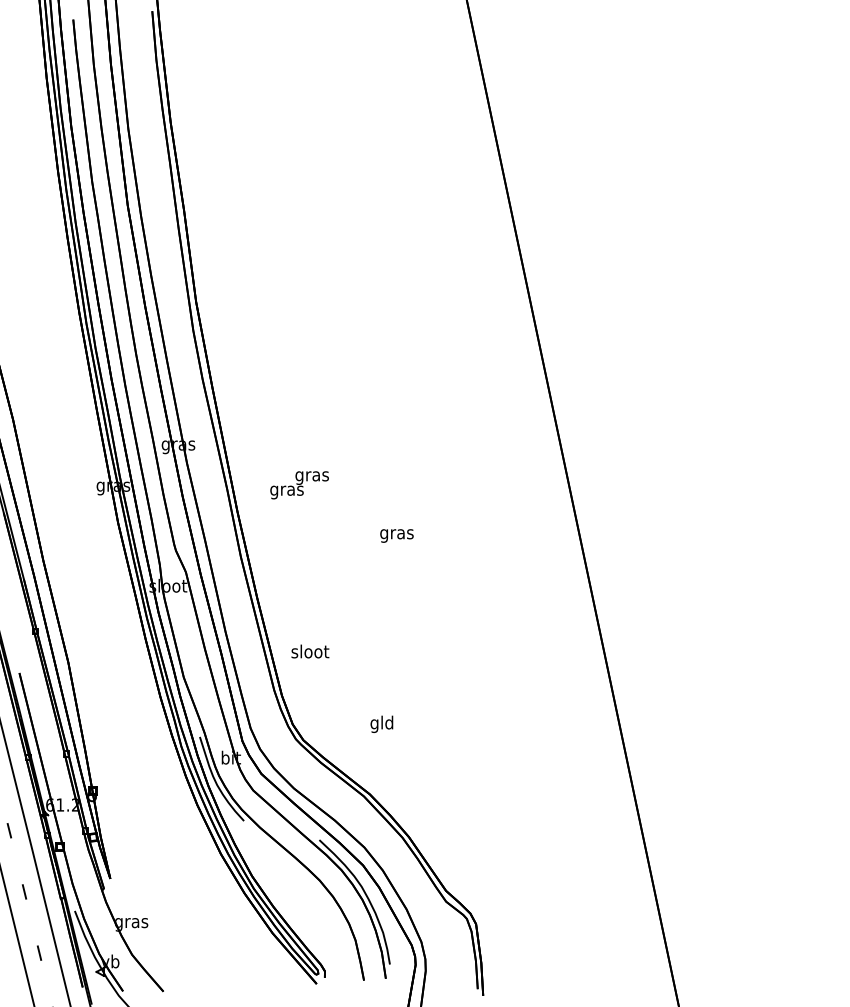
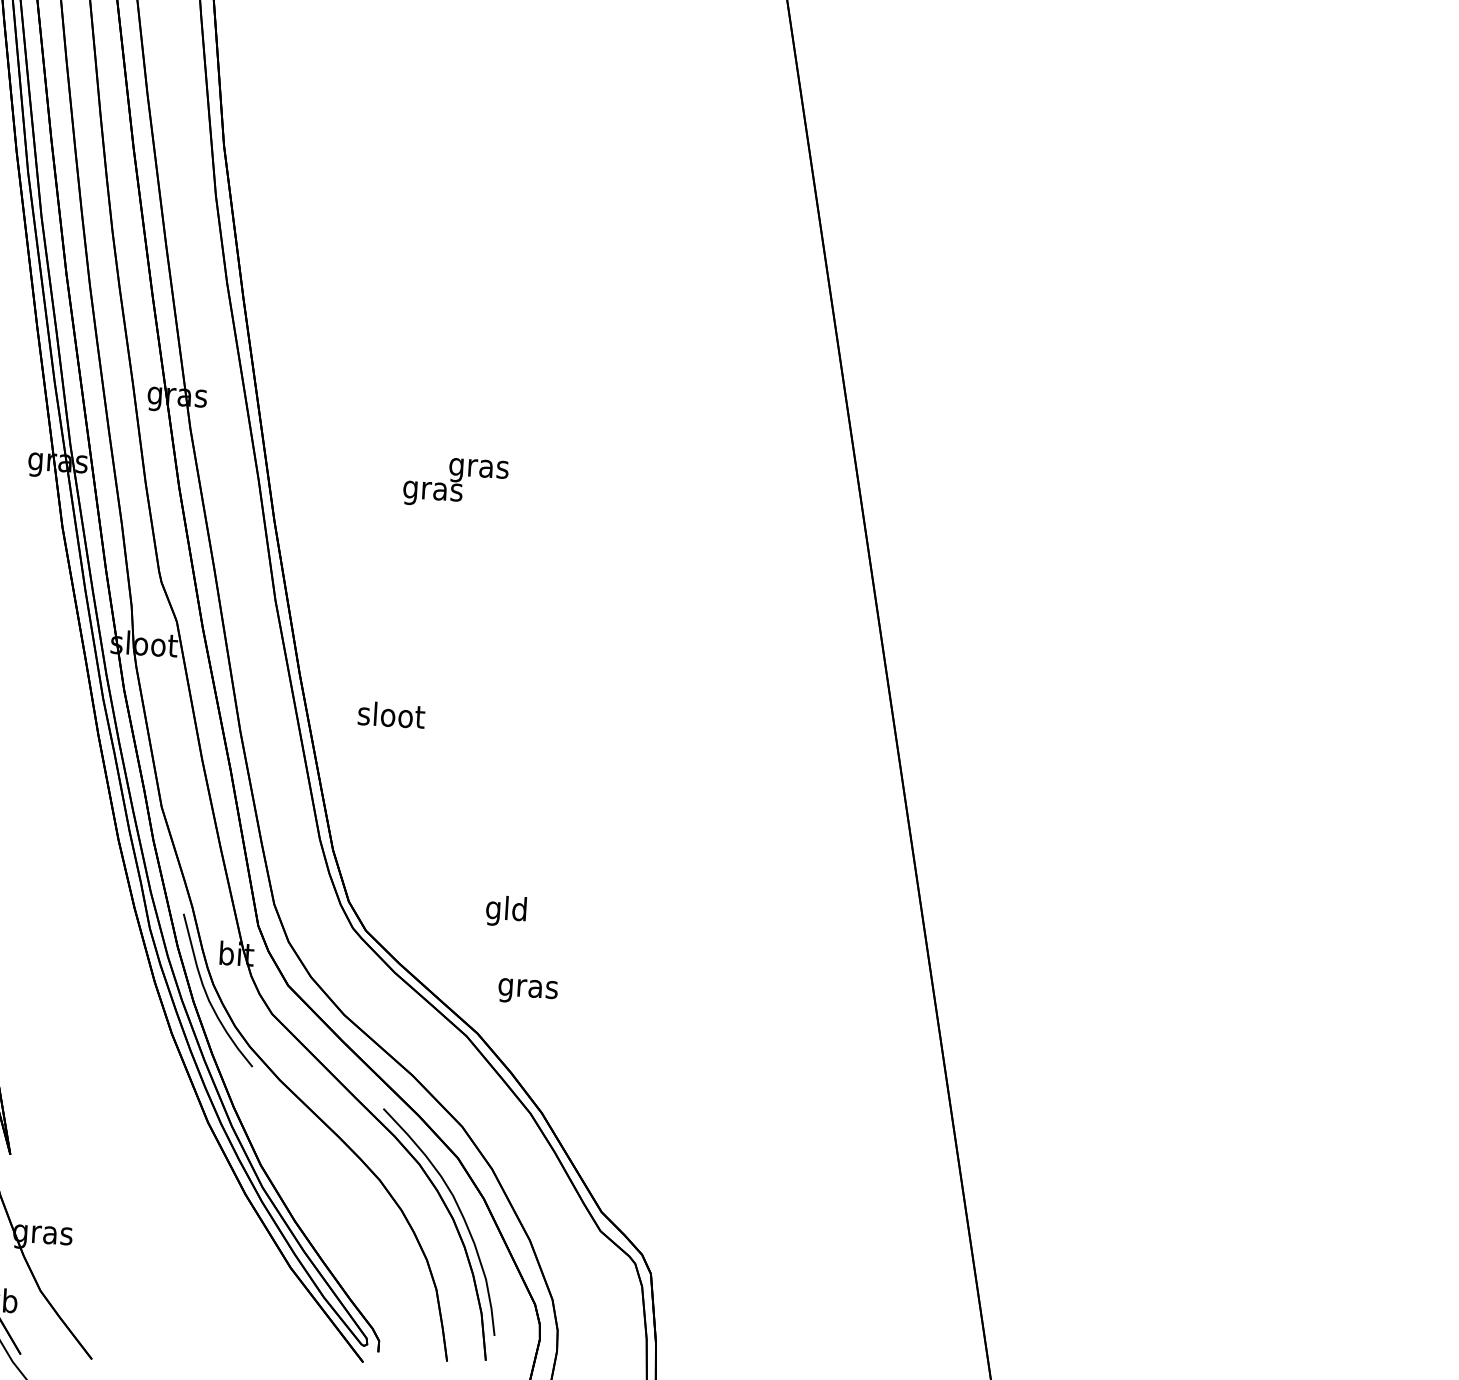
text: (299, 485) -> (455, 483), moved
text: (396, 535) -> (527, 990), moved
text: (310, 651) -> (391, 714), moved

